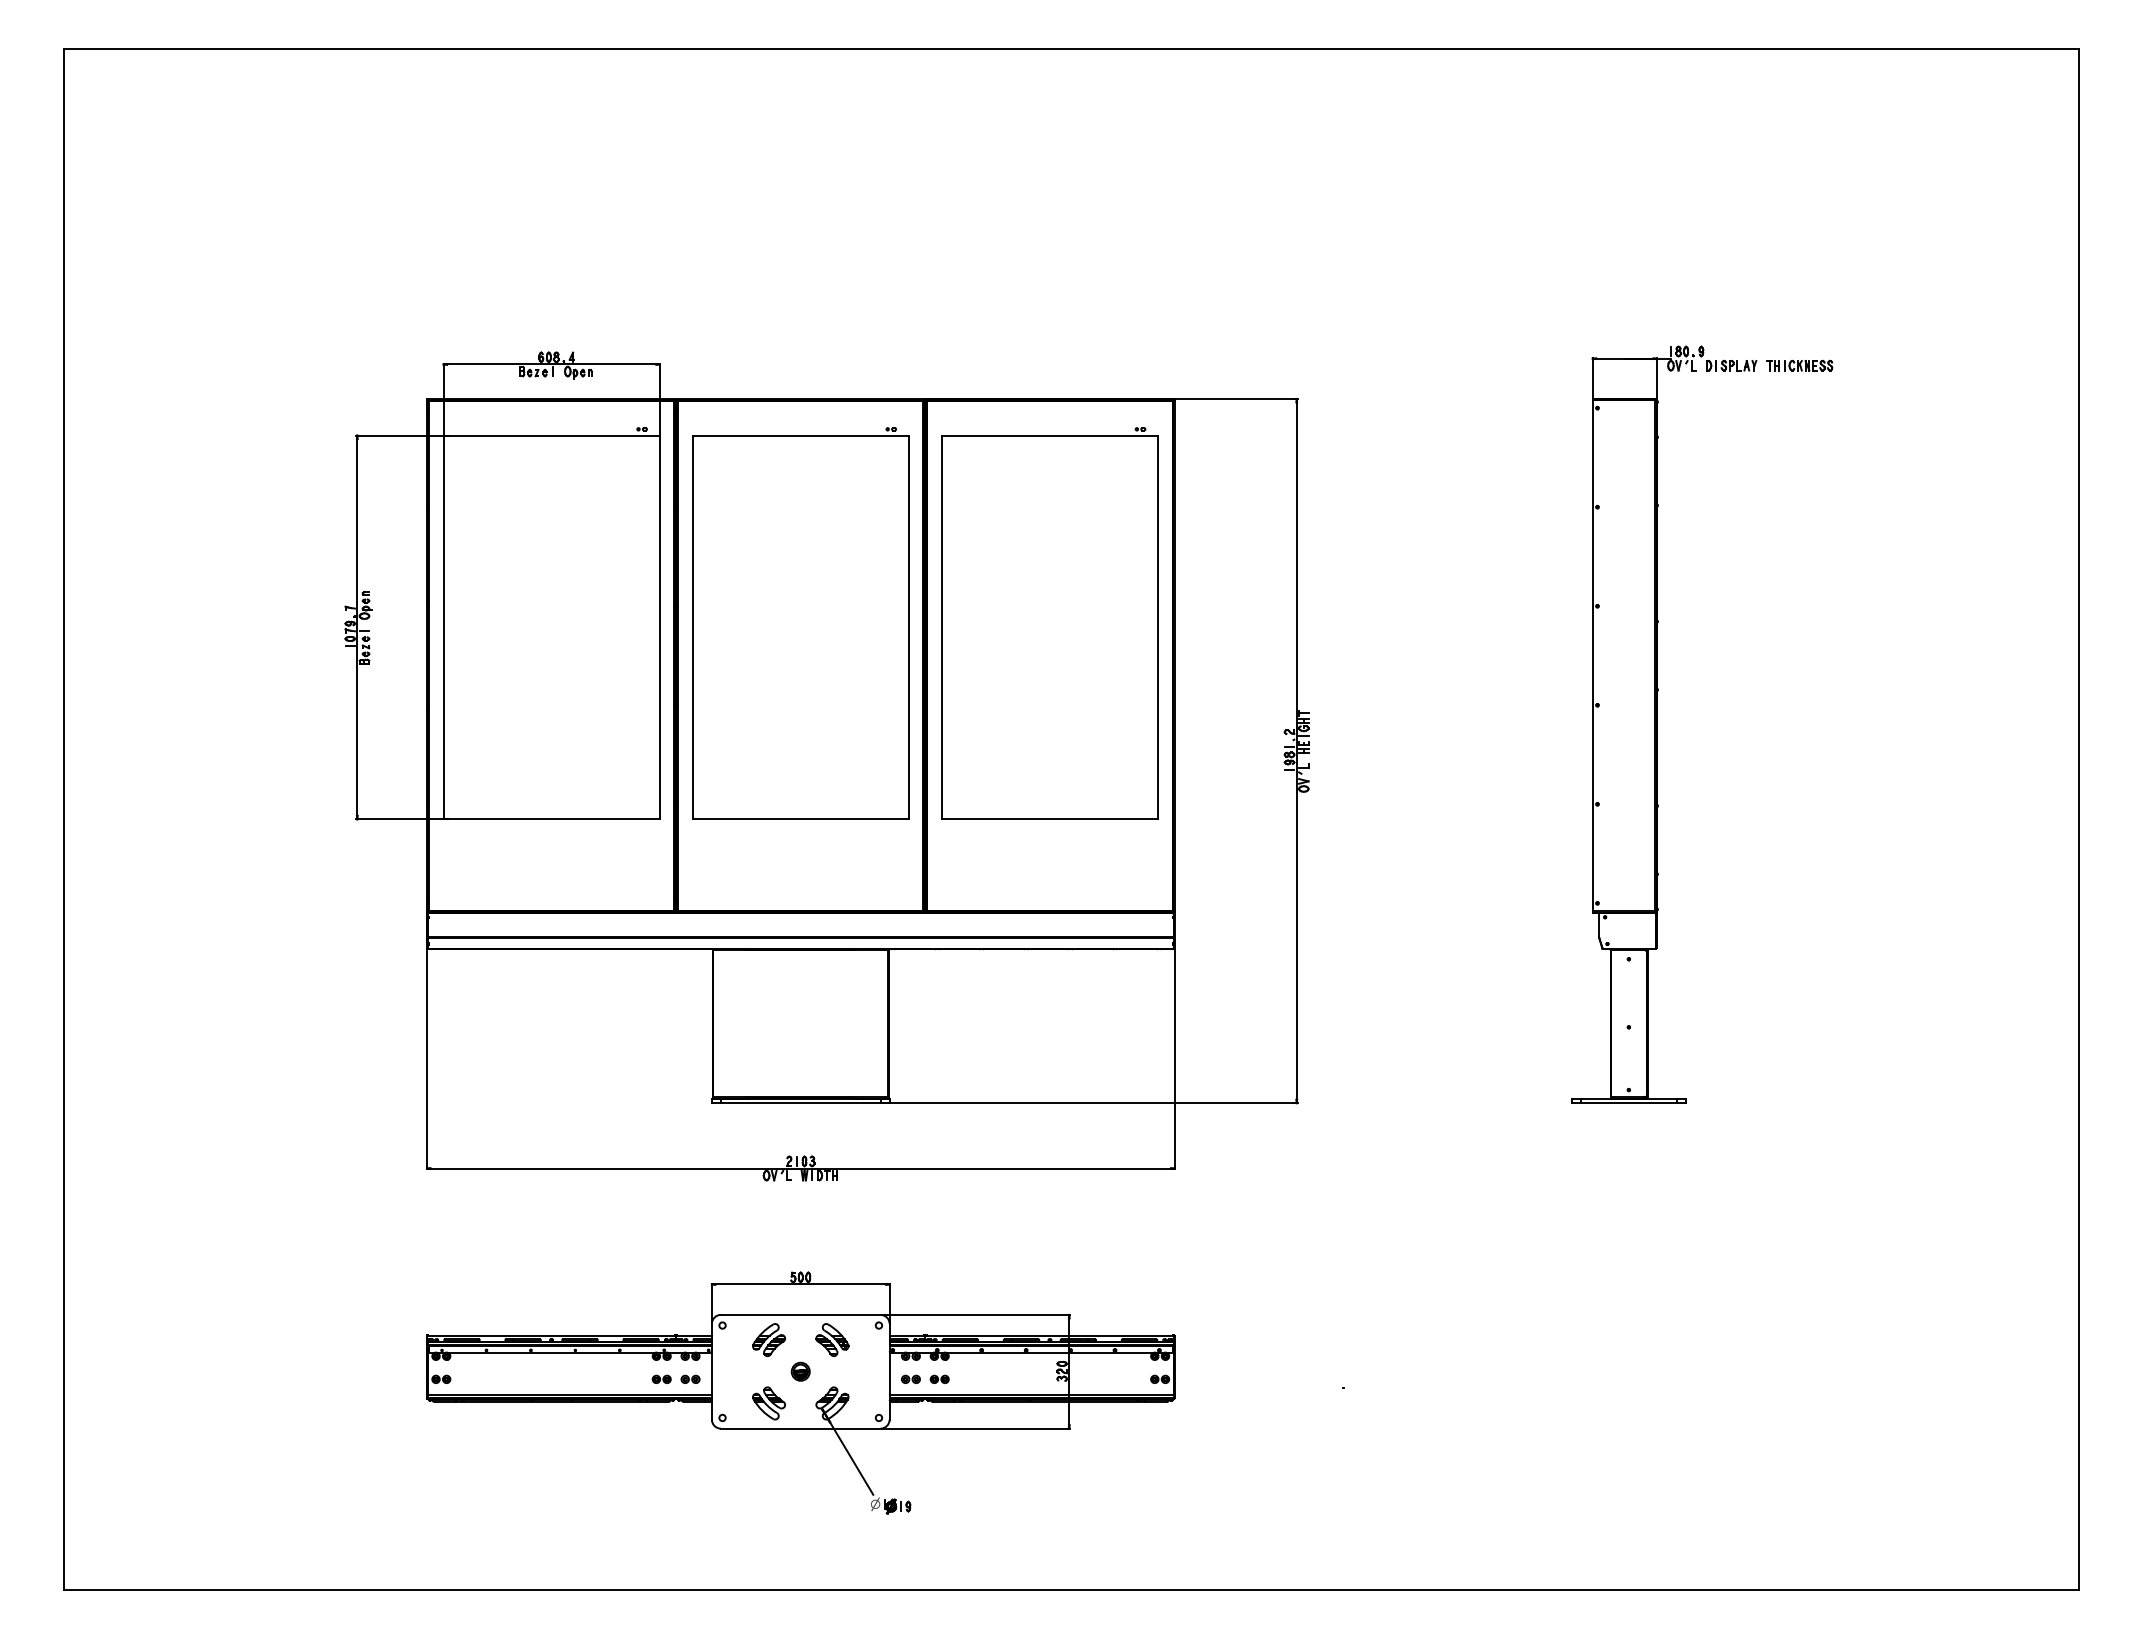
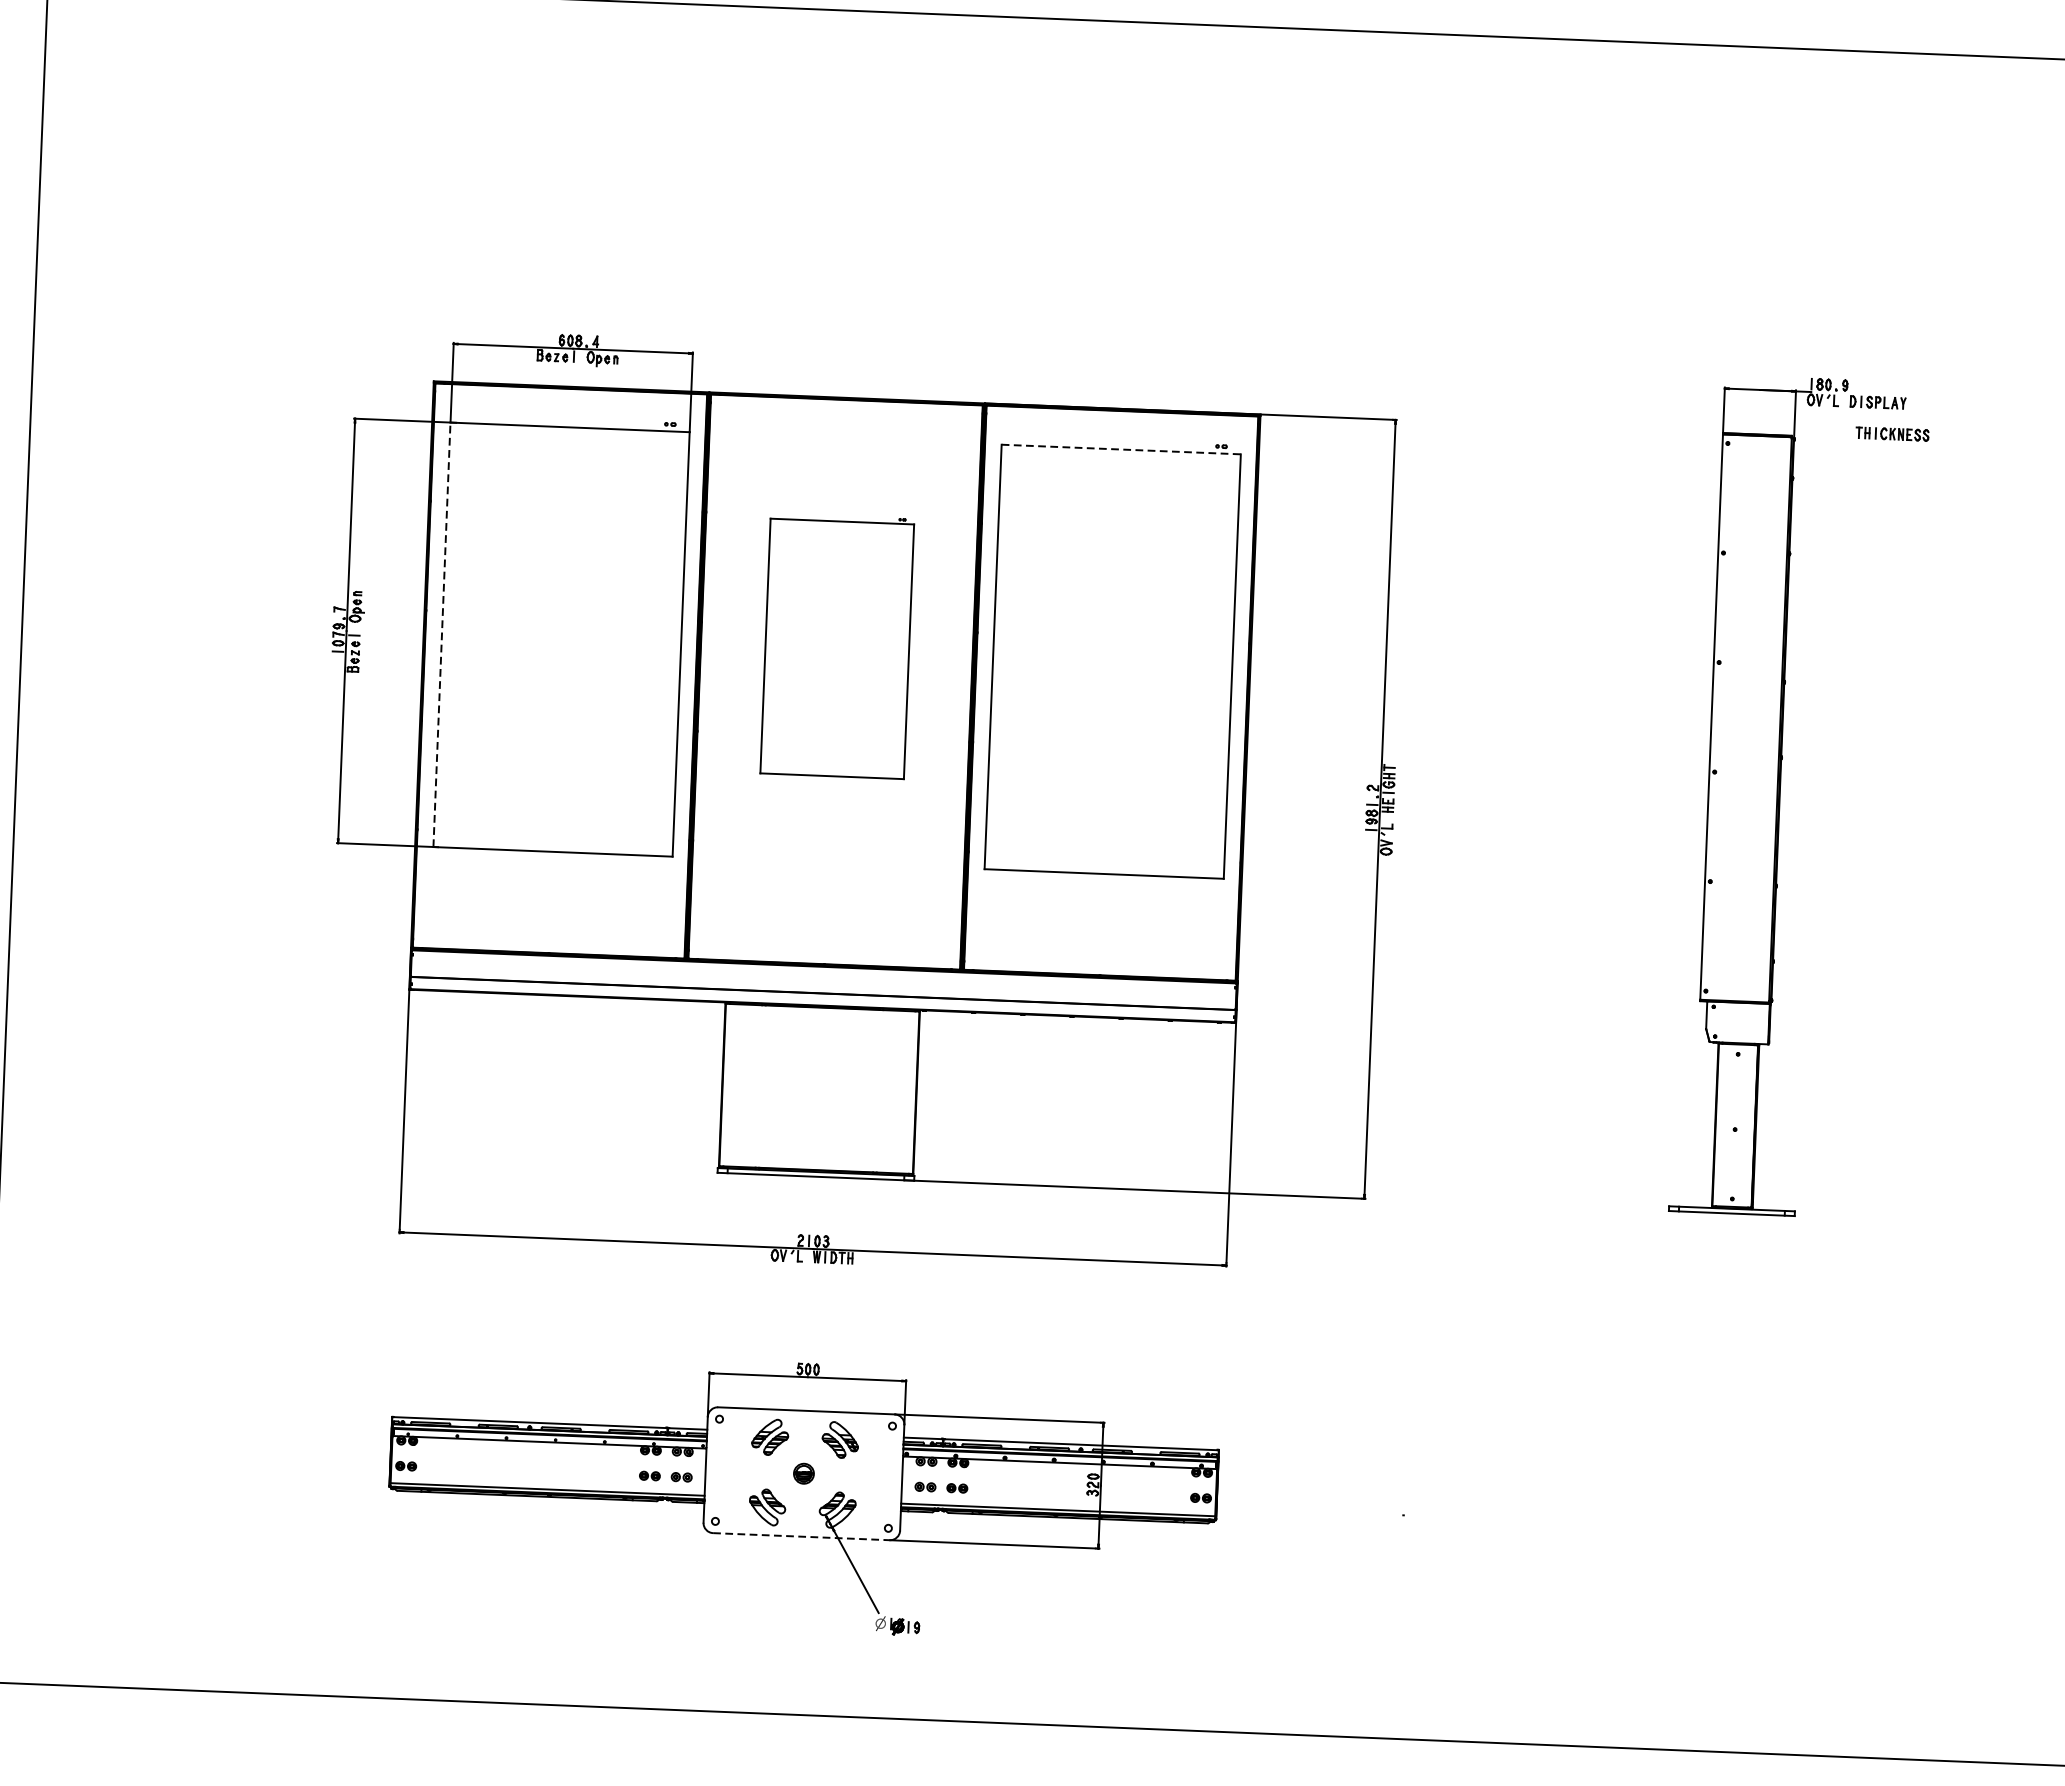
part: (1799, 365) -> (1892, 433), moved
line: (1050, 435) -> (1121, 449), solid -> dashed
part: (800, 623) -> (836, 646), size x0.6
line: (443, 627) -> (441, 634), solid -> dashed
line: (800, 1428) -> (801, 1536), solid -> dashed

